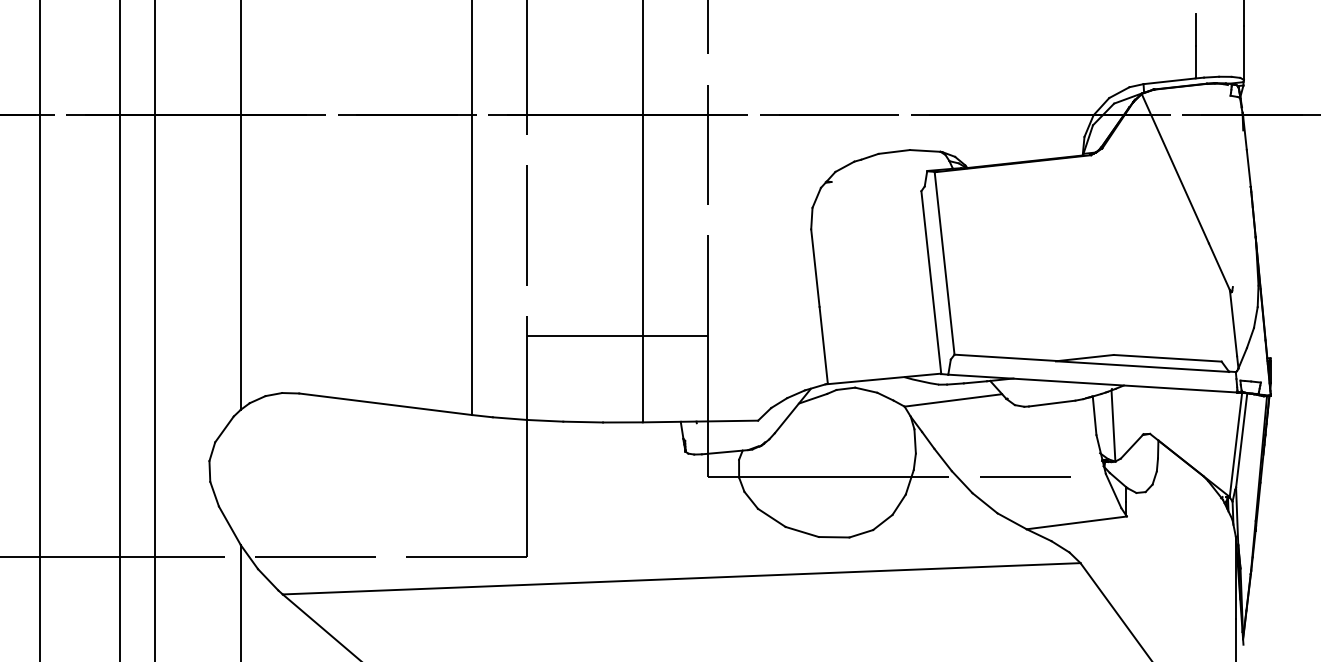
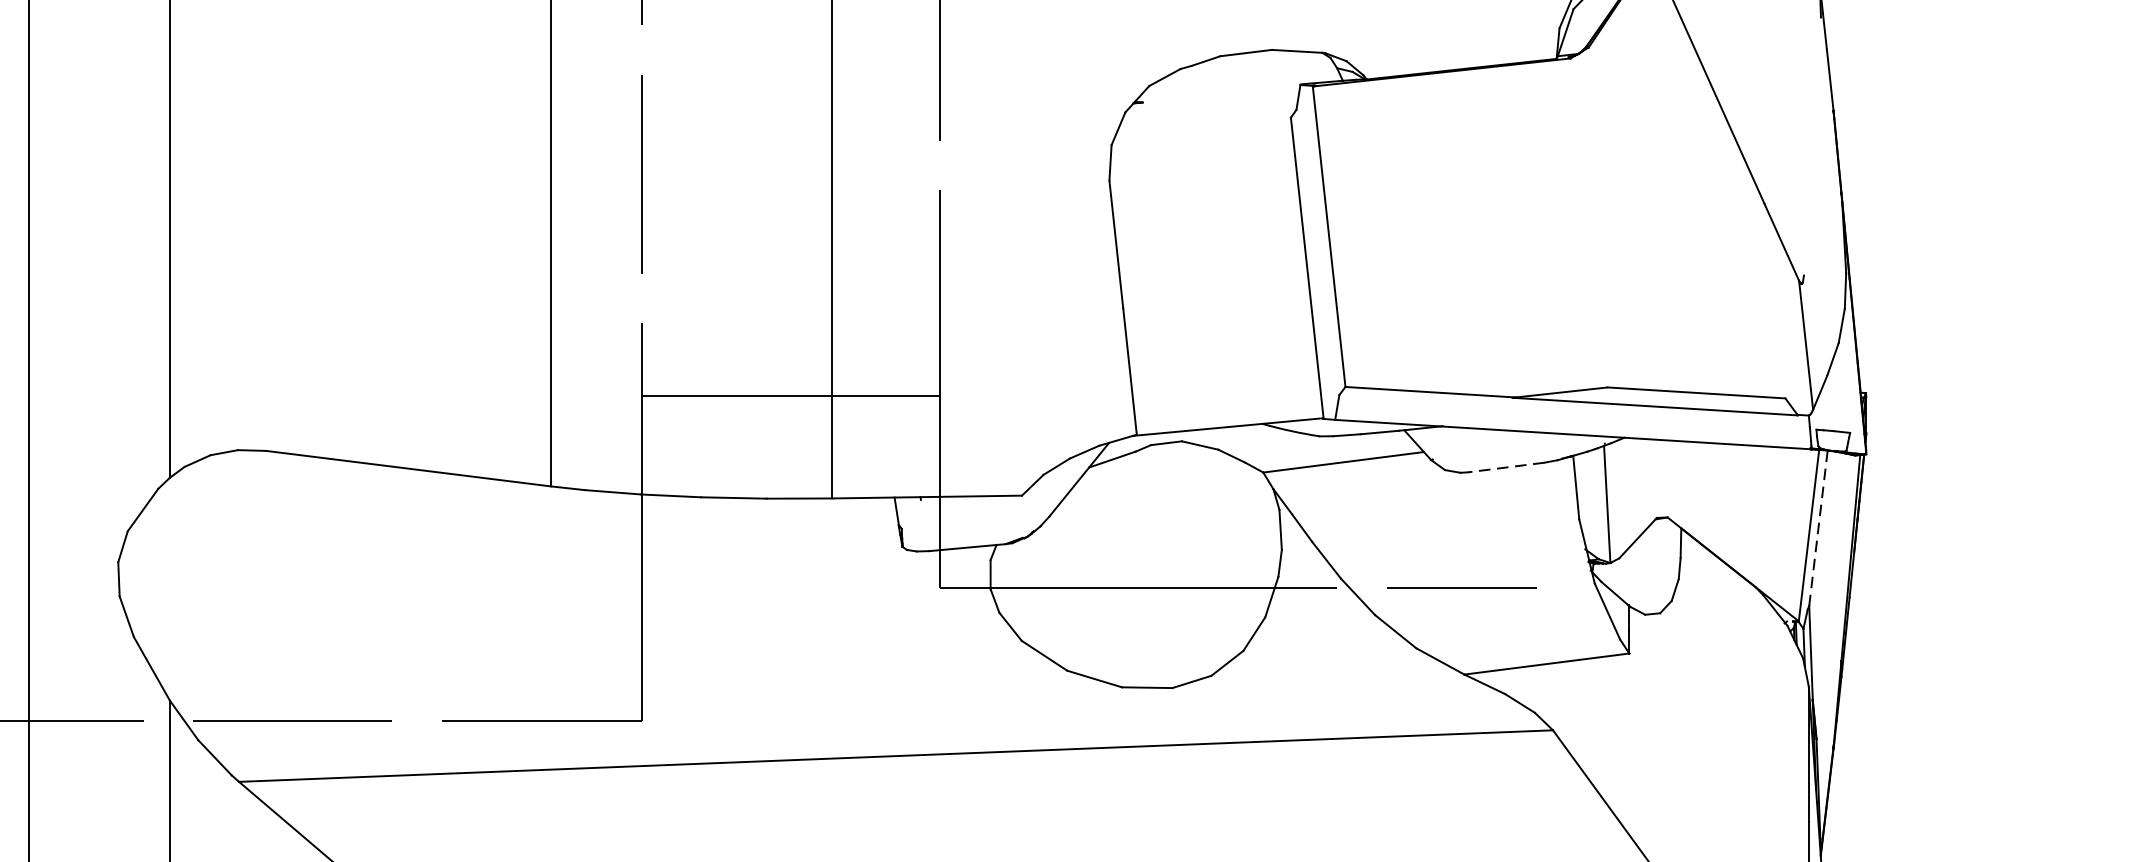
line: (617, 335) -> (790, 394), moved
line: (1051, 403) -> (1505, 467), solid -> dashed
line: (1241, 440) -> (1818, 528), solid -> dashed

